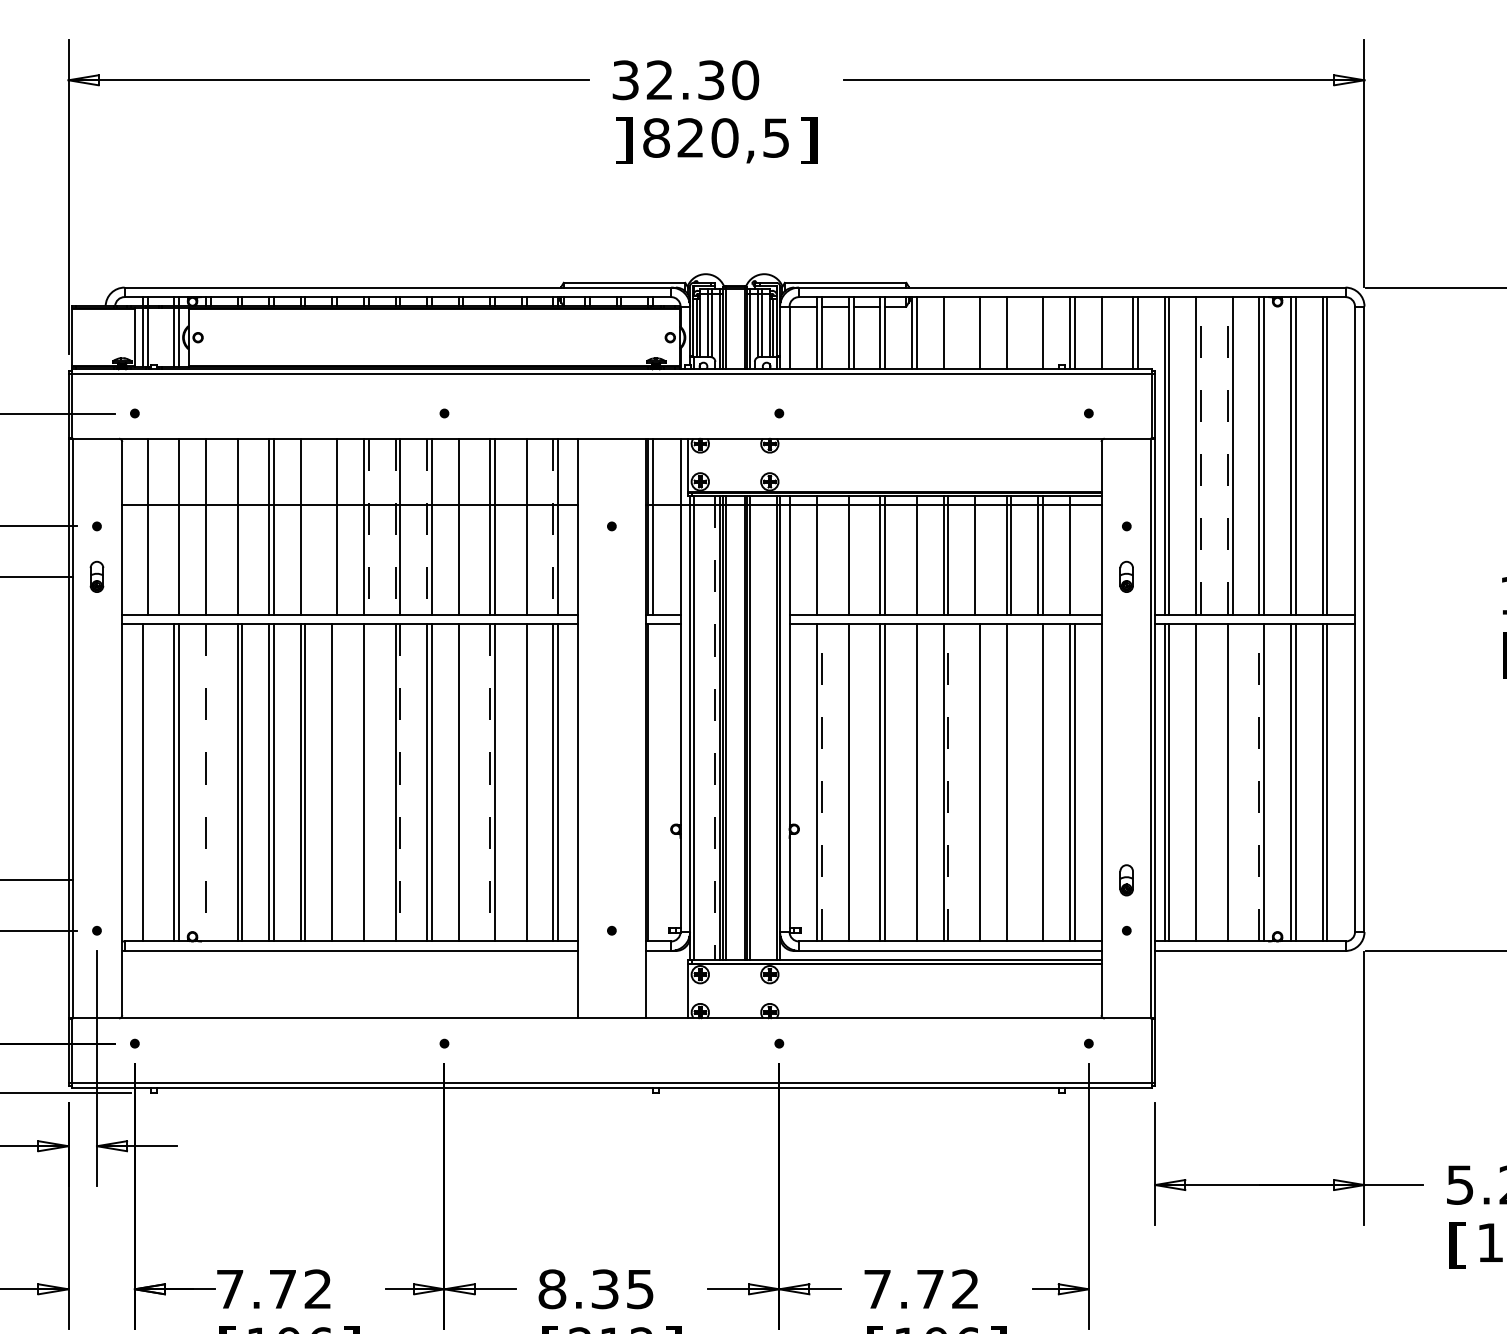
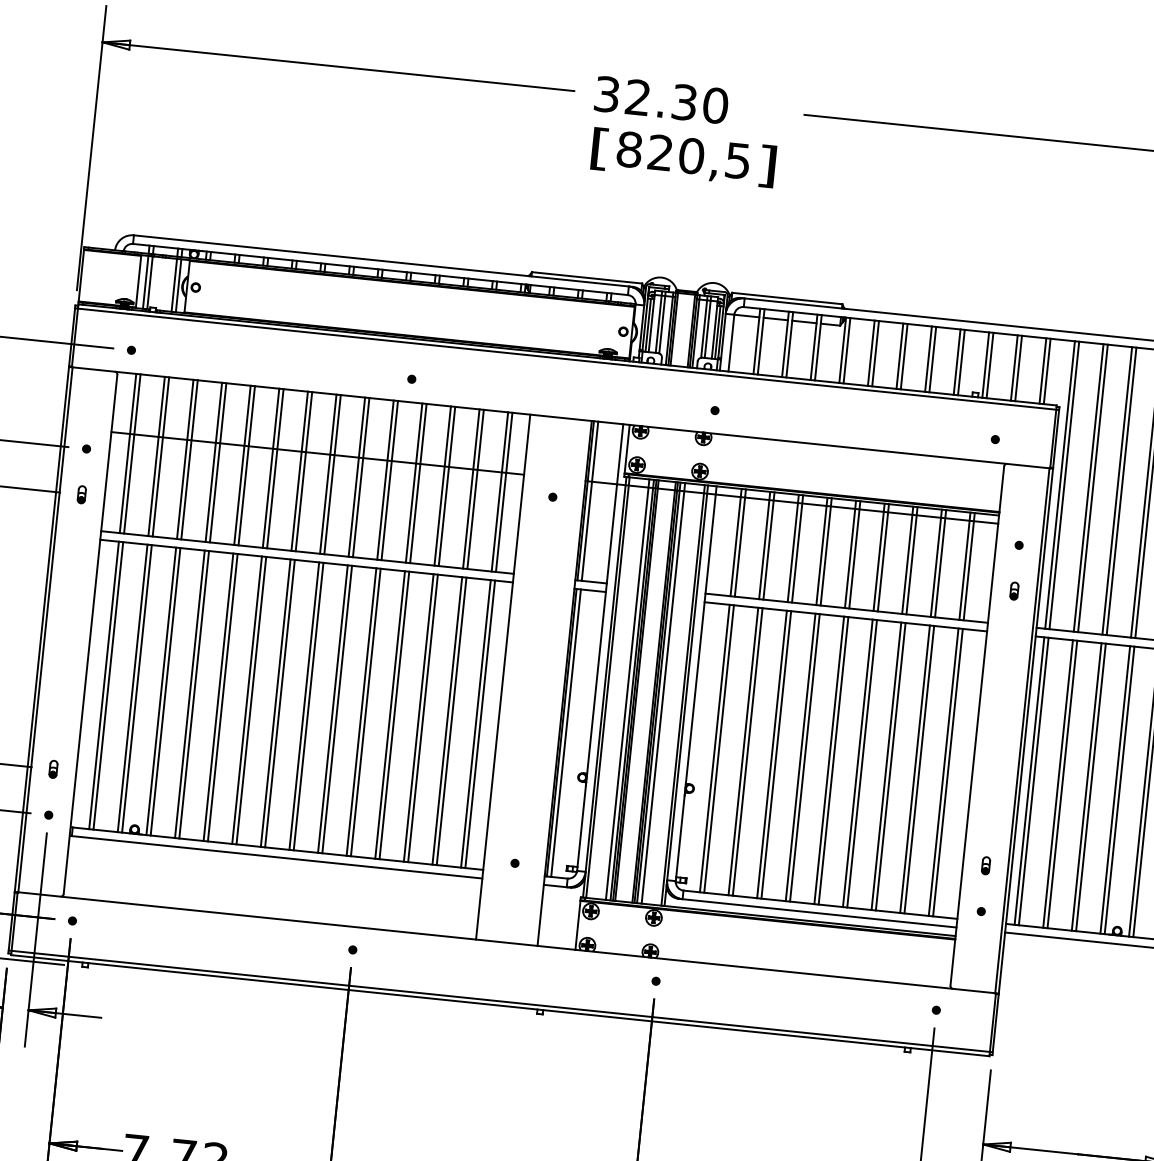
text: (623, 140) -> (599, 148), ] -> [
line: (948, 333) -> (875, 354), added
line: (975, 333) -> (900, 356), added
line: (1011, 333) -> (932, 359), added
line: (1038, 333) -> (957, 362), added
line: (1106, 333) -> (1018, 368), added
line: (1201, 455) -> (1093, 488), dashed -> solid
line: (1227, 455) -> (1116, 490), dashed -> solid
line: (142, 526) -> (127, 453), added
line: (174, 526) -> (156, 456), added
line: (210, 526) -> (189, 459), added
line: (242, 526) -> (218, 462), added
line: (305, 526) -> (275, 468), added
line: (332, 526) -> (299, 471), added
line: (368, 526) -> (332, 474), dashed -> solid
line: (395, 526) -> (356, 477), dashed -> solid
line: (427, 526) -> (385, 480), dashed -> solid
line: (463, 526) -> (418, 483), added
line: (521, 526) -> (470, 488), added
line: (553, 526) -> (499, 491), dashed -> solid
line: (821, 555) -> (739, 543), added
line: (853, 555) -> (768, 546), added
line: (911, 555) -> (821, 551), added
line: (979, 555) -> (883, 557), added
line: (1074, 555) -> (969, 566), added
part: (96, 576) -> (81, 494), size x0.62
part: (1126, 576) -> (1014, 590), size x0.62
line: (715, 728) -> (627, 689), dashed -> solid
line: (754, 728) -> (663, 693), added
line: (147, 782) -> (108, 685), added
line: (205, 782) -> (160, 691), dashed -> solid
line: (210, 782) -> (165, 691), added
line: (337, 782) -> (280, 703), added
line: (368, 782) -> (308, 706), added
line: (400, 782) -> (337, 709), dashed -> solid
line: (463, 782) -> (394, 715), added
line: (490, 782) -> (418, 717), dashed -> solid
line: (521, 782) -> (447, 720), added
line: (652, 782) -> (565, 732), added
line: (821, 782) -> (718, 748), dashed -> solid
line: (853, 782) -> (747, 751), added
line: (911, 782) -> (800, 757), added
line: (948, 782) -> (833, 760), dashed -> solid
line: (975, 782) -> (858, 763), added
line: (1011, 782) -> (890, 766), added
line: (1038, 782) -> (915, 769), added
line: (1201, 782) -> (1062, 784), added
line: (1232, 782) -> (1090, 787), added
line: (1259, 782) -> (1115, 789), dashed -> solid
part: (96, 879) -> (53, 768), added
part: (1126, 879) -> (985, 865), size x0.62

